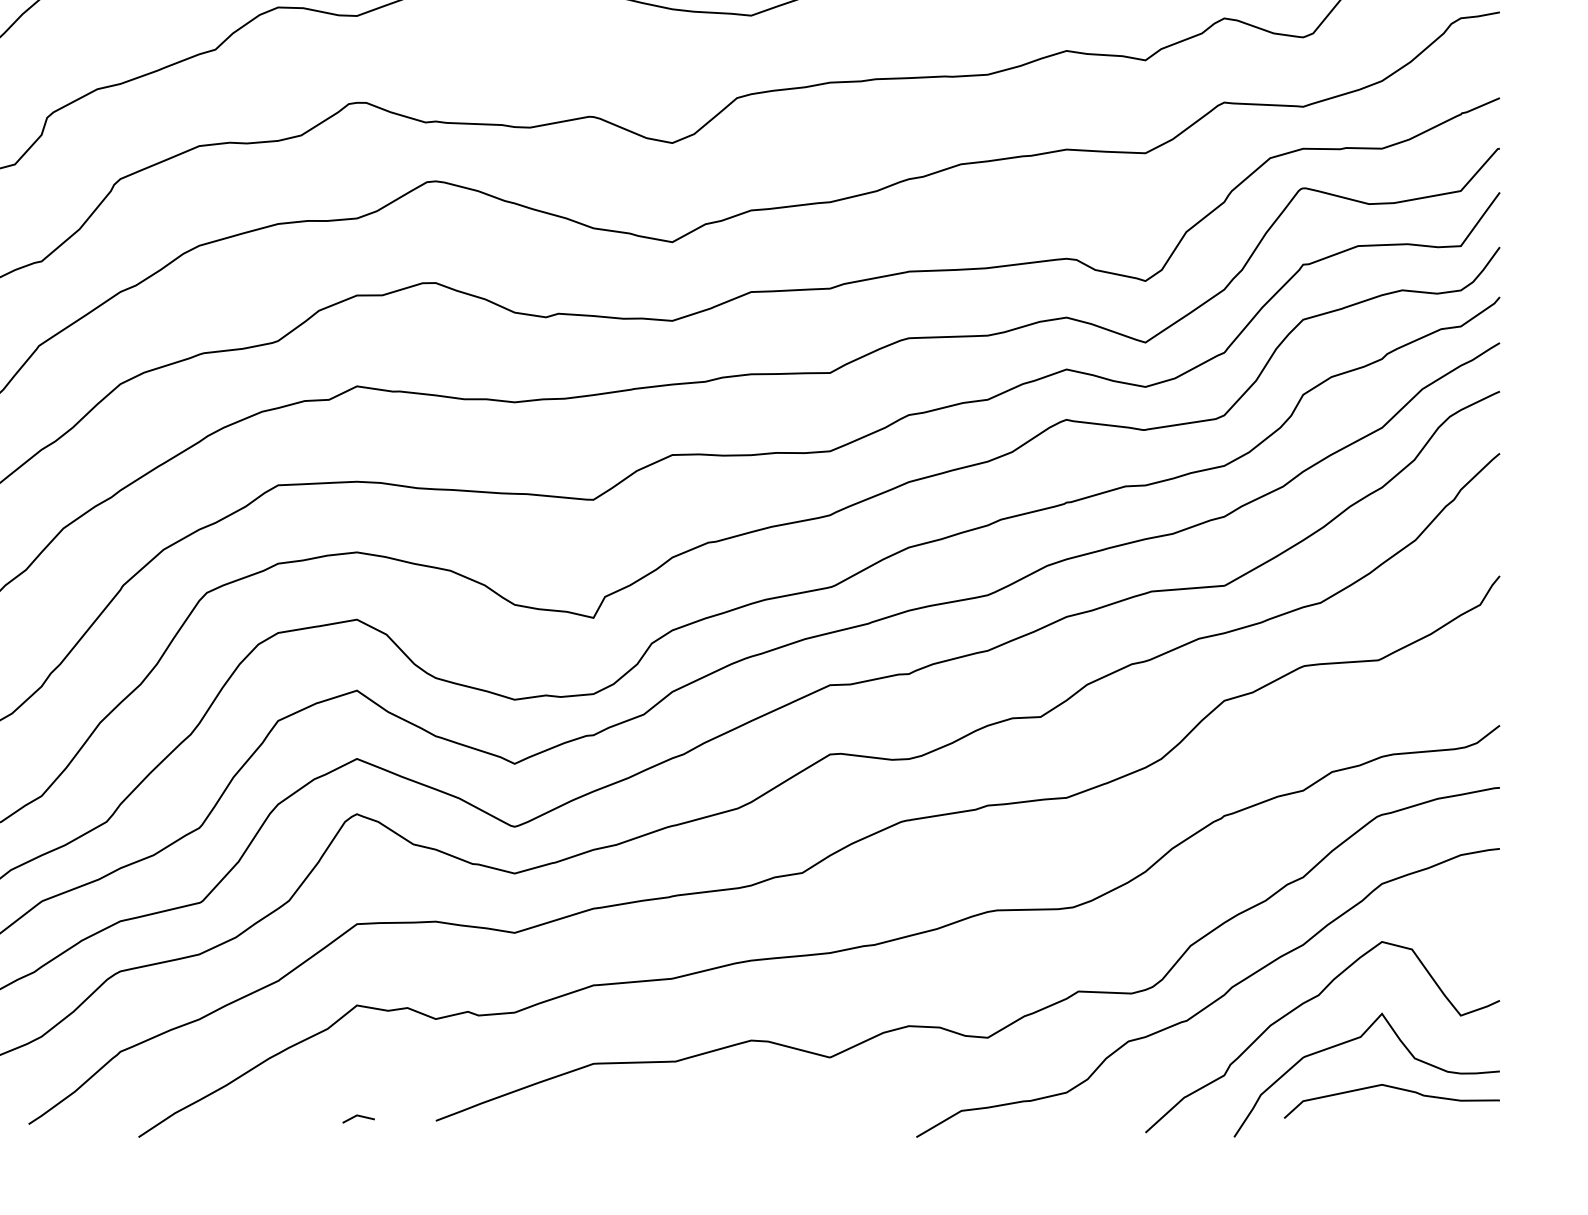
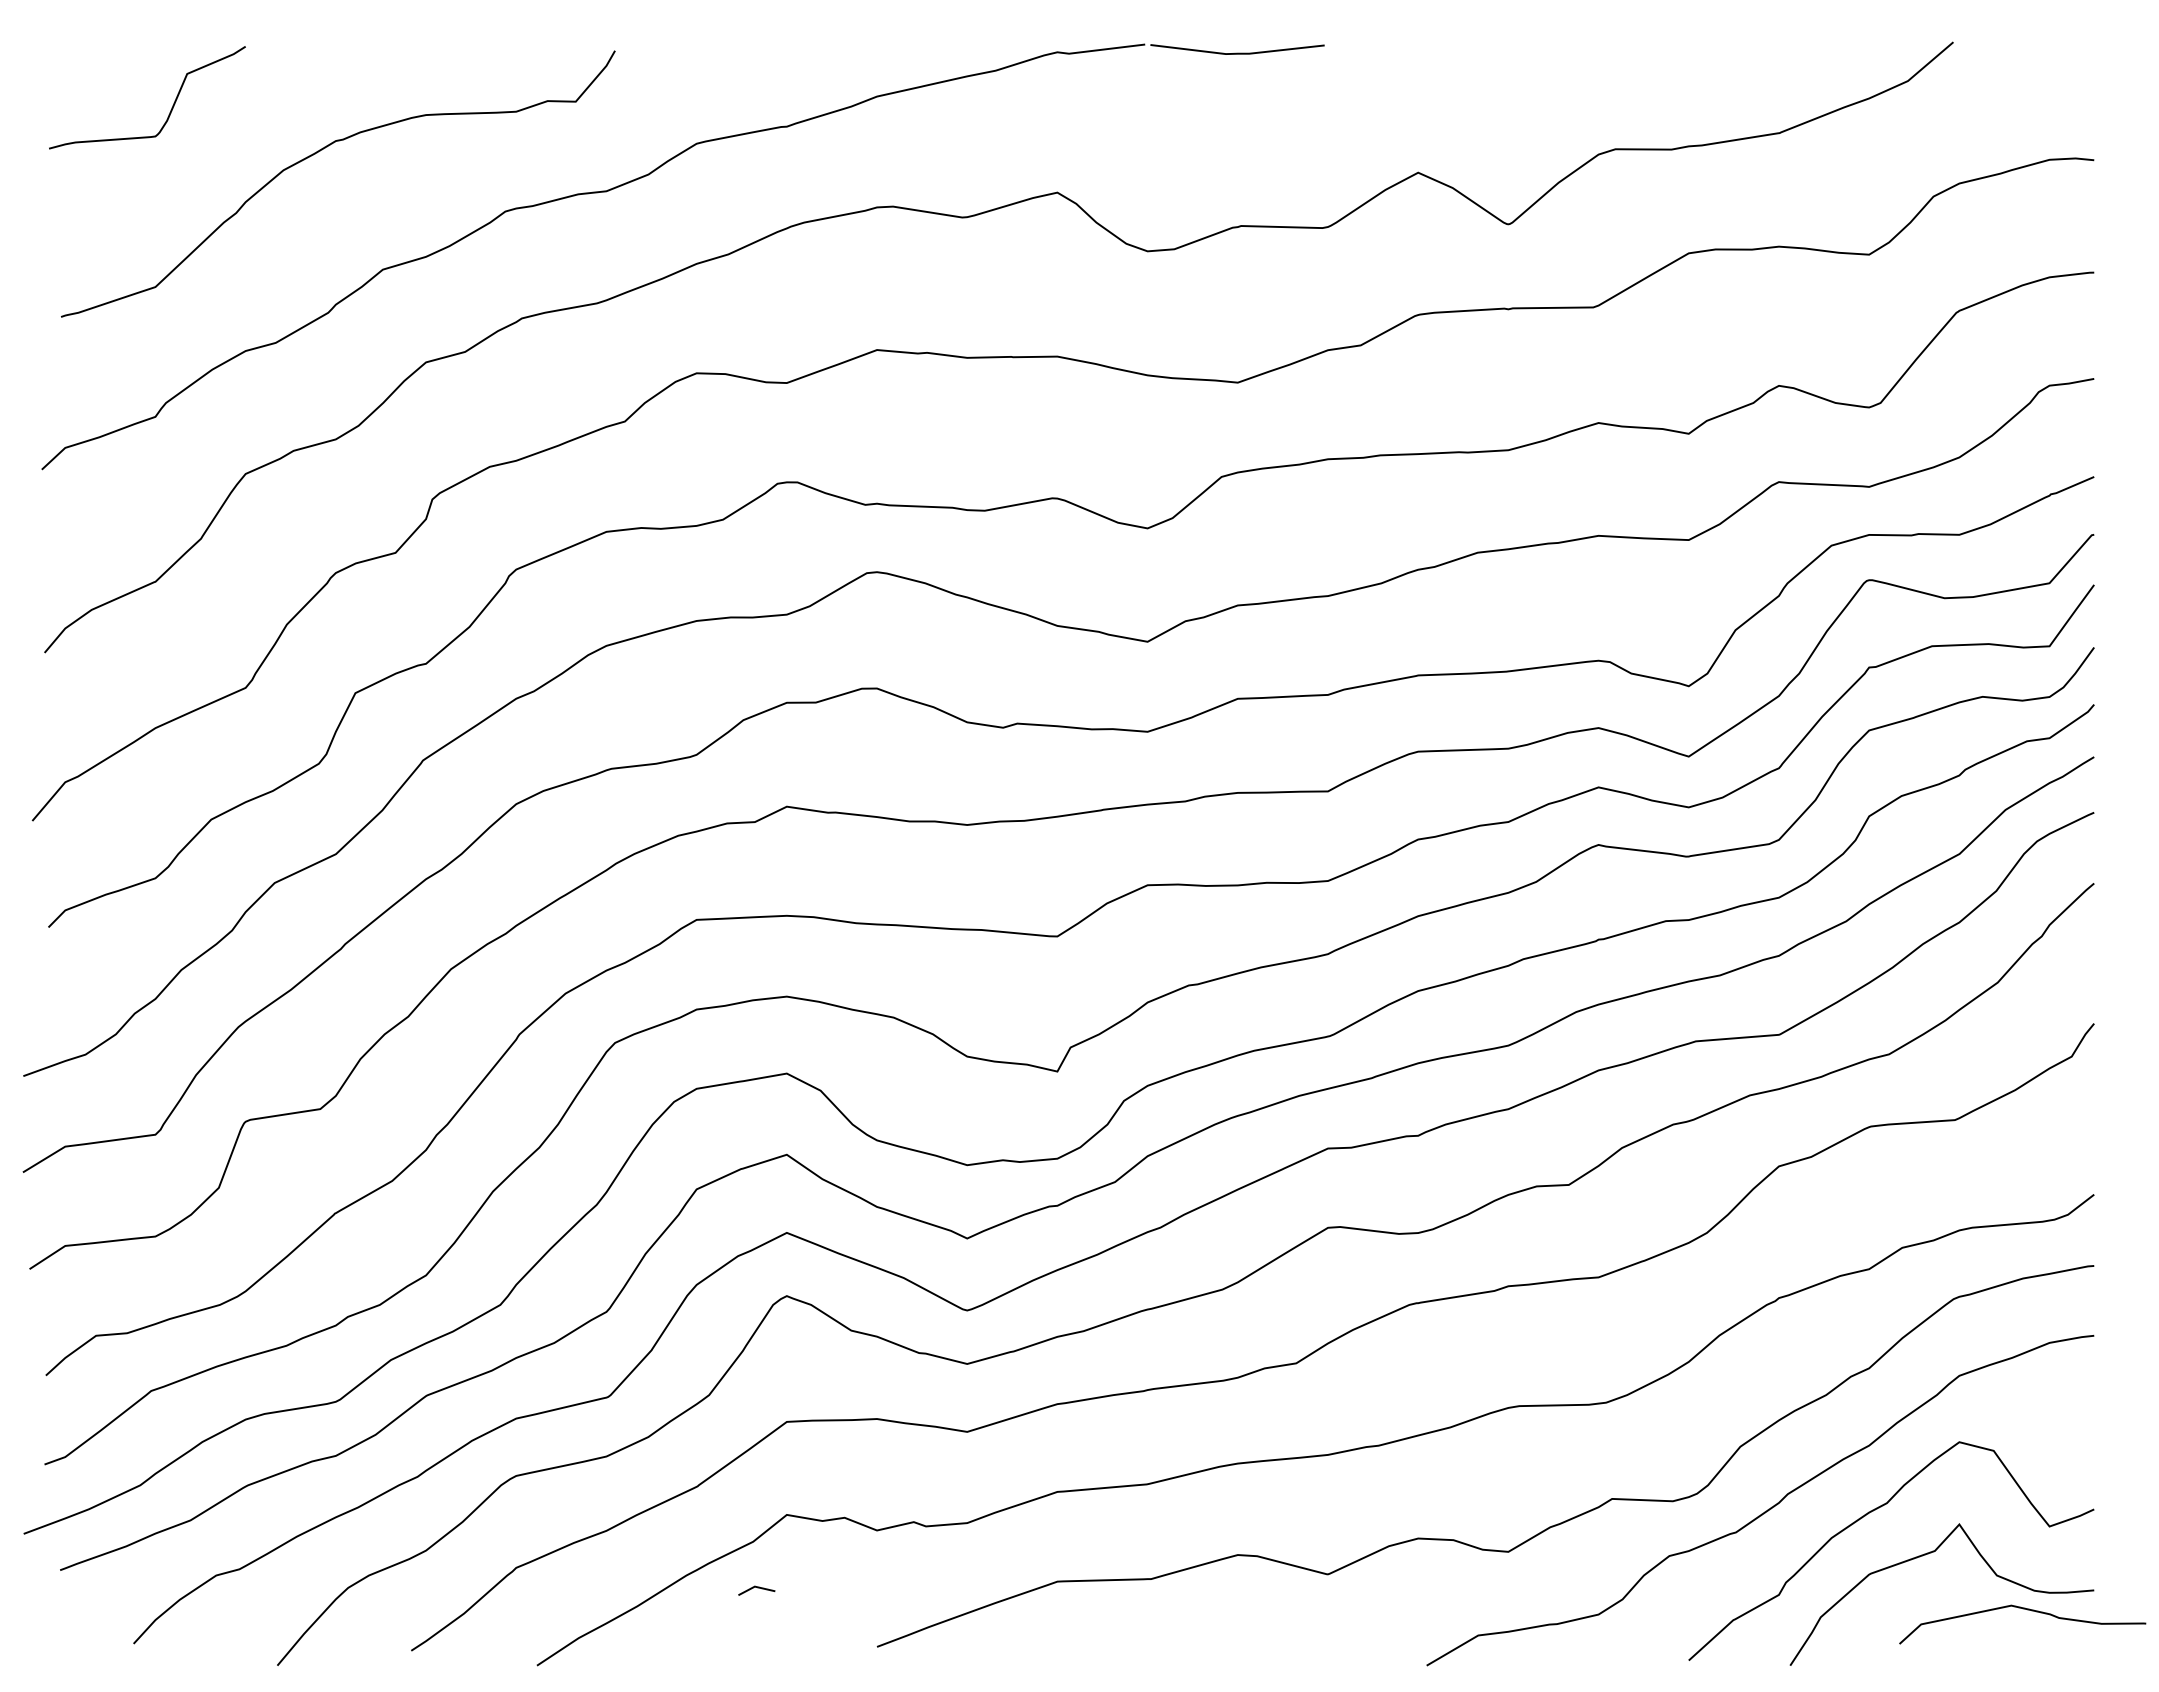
curve: (1396, 1089) -> (2027, 1610), moved
line: (359, 1117) -> (757, 1588), moved

